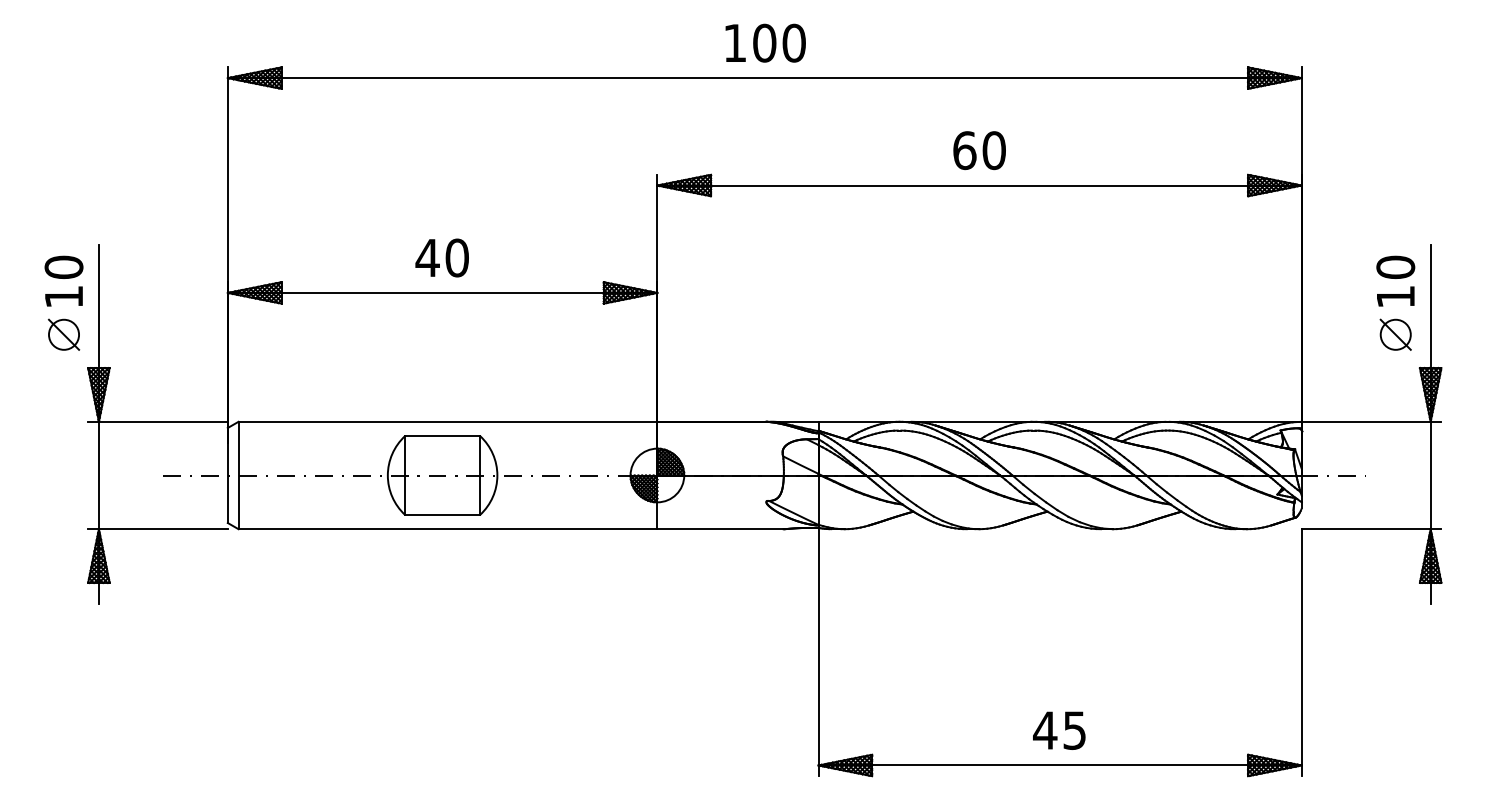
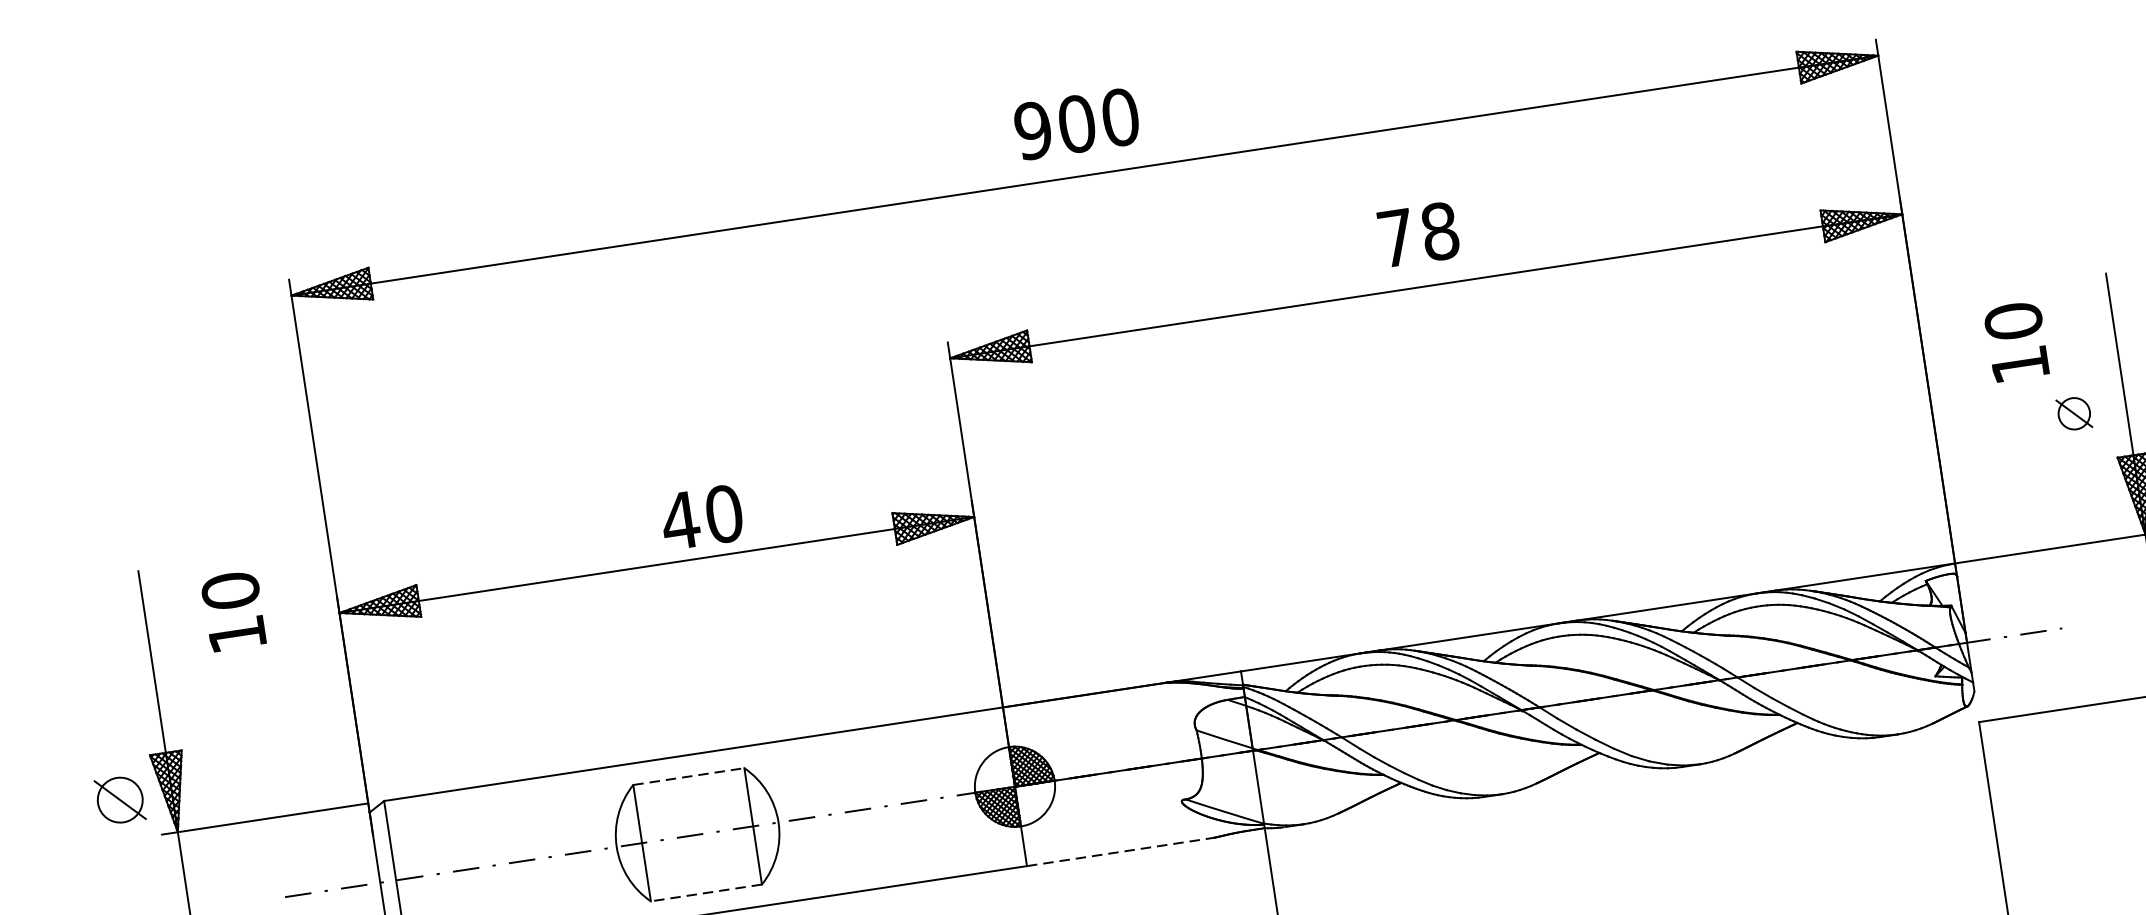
text: (734, 42) -> (1032, 129), 100 -> 900
text: (979, 150) -> (1418, 234), 60 -> 78
text: (441, 257) -> (700, 516), moved
text: (63, 280) -> (232, 610), moved
text: (1395, 280) -> (2016, 340), moved
part: (64, 334) -> (120, 799), moved
part: (1395, 334) -> (2074, 413), size x0.7
line: (442, 436) -> (688, 777), solid -> dashed
line: (442, 514) -> (706, 892), solid -> dashed
line: (720, 529) -> (1120, 852), solid -> dashed

